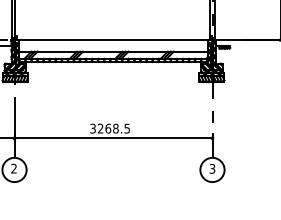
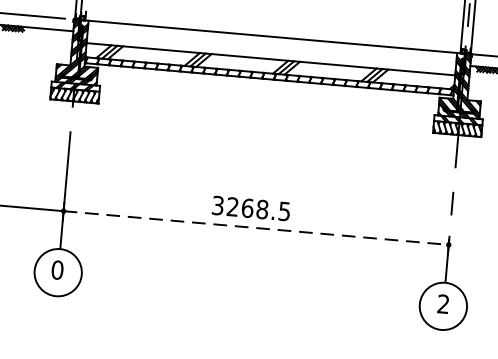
line: (113, 138) -> (256, 228), solid -> dashed
text: (14, 168) -> (58, 269), 2 -> 0
text: (212, 168) -> (443, 303), 3 -> 2

